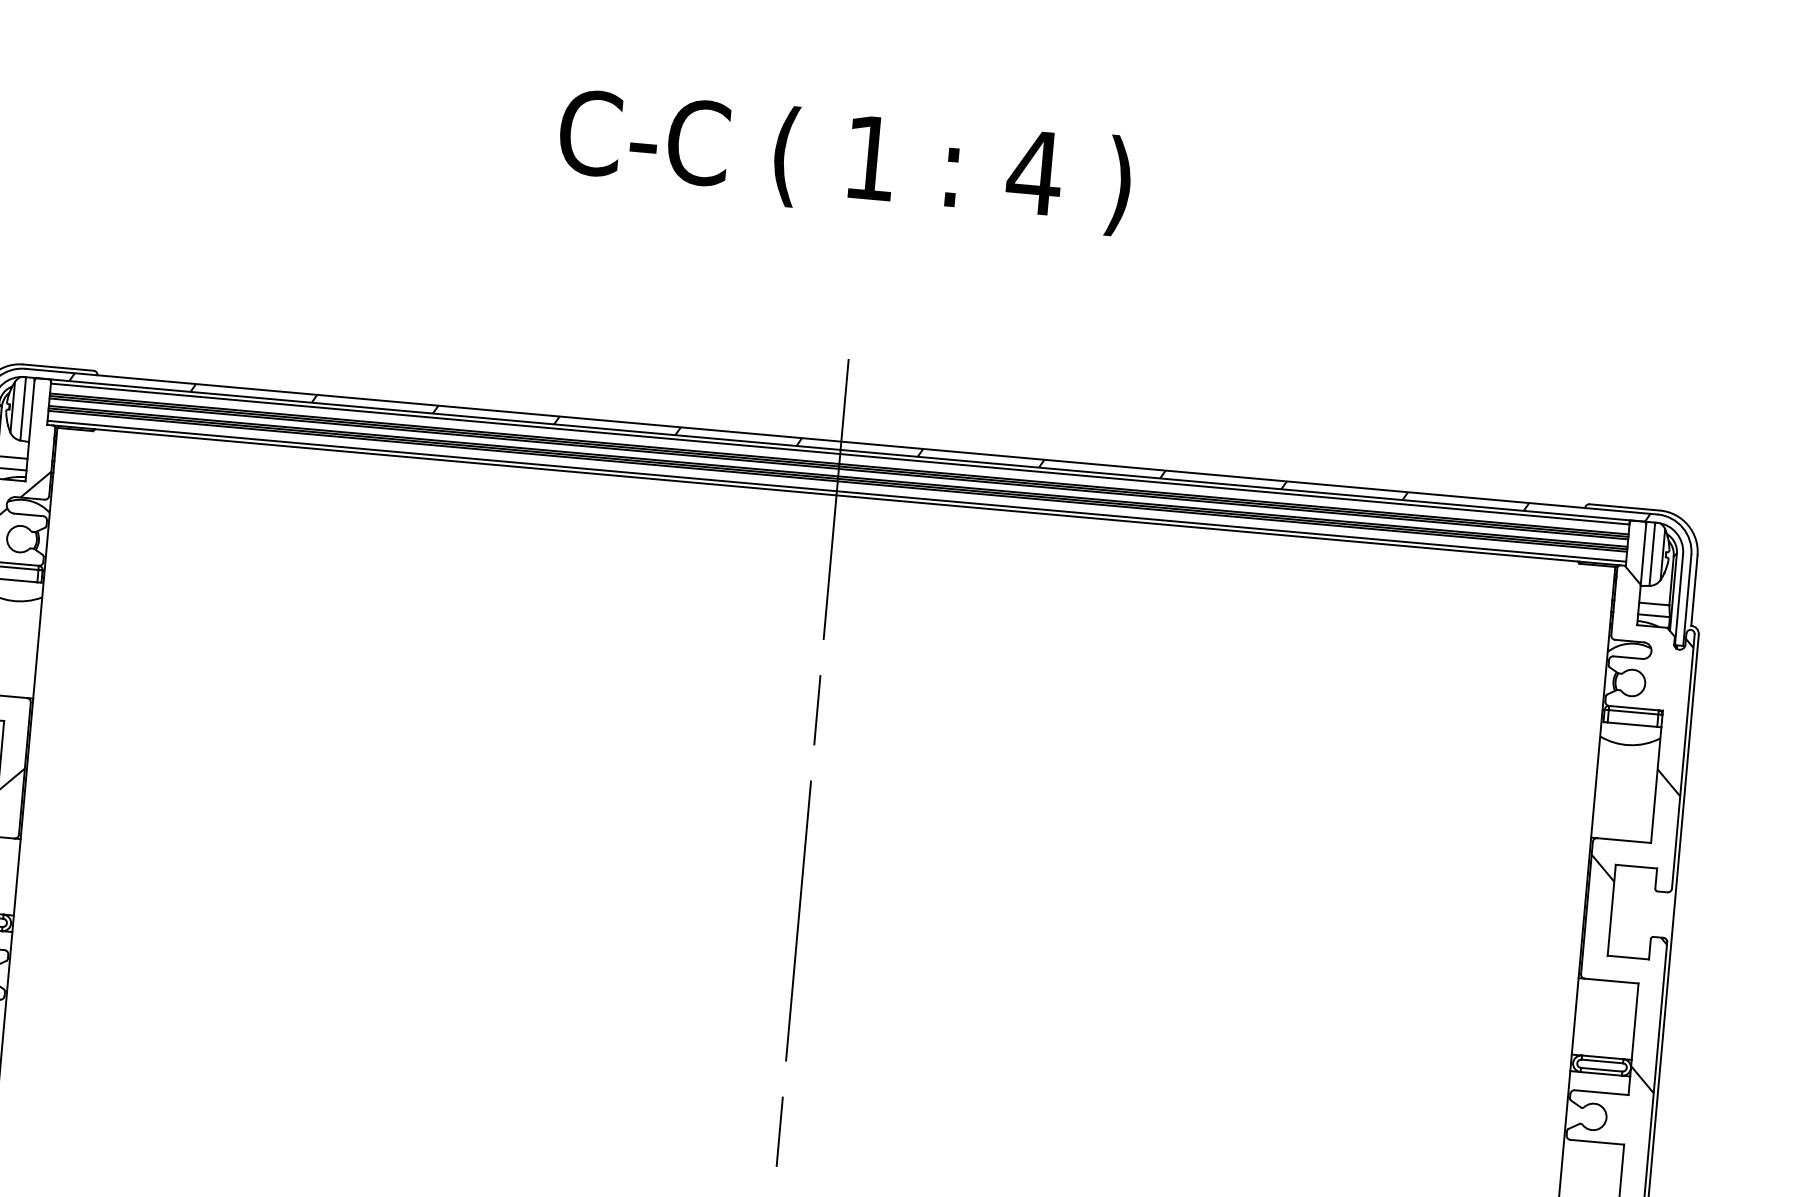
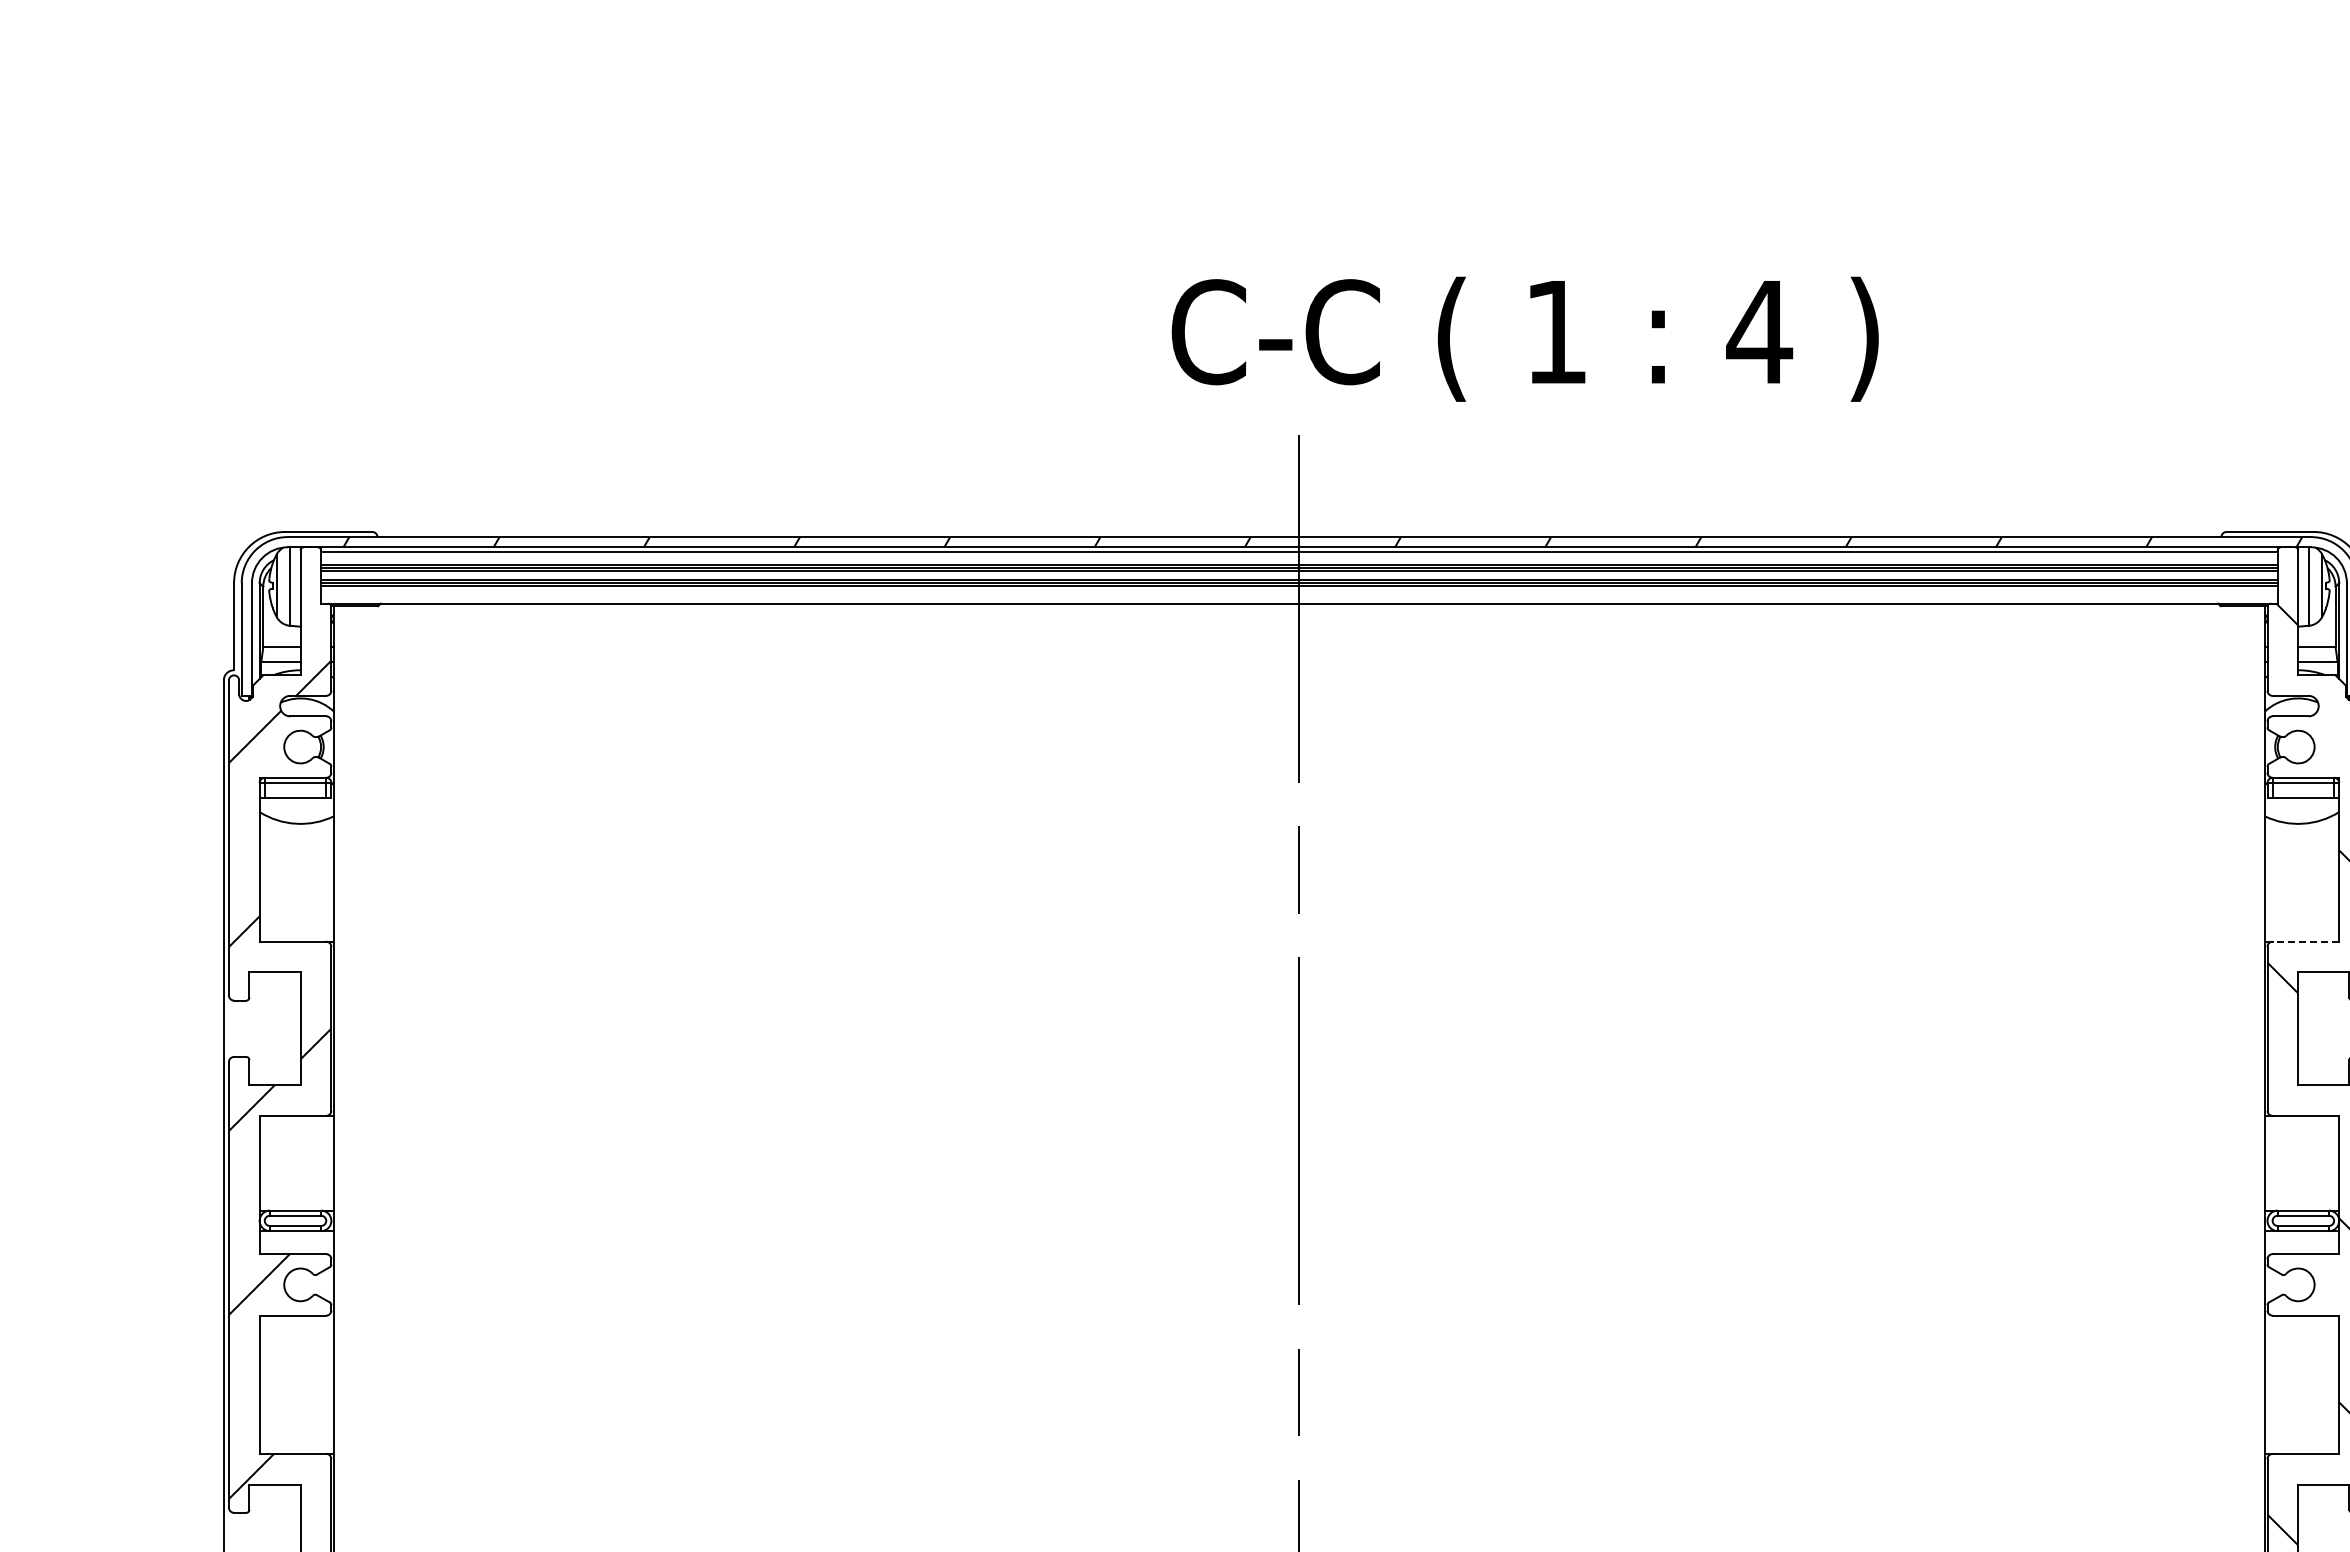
text: (844, 160) -> (1524, 338), moved
line: (836, 491) -> (1299, 598), removed
line: (1623, 840) -> (2305, 941), solid -> dashed

